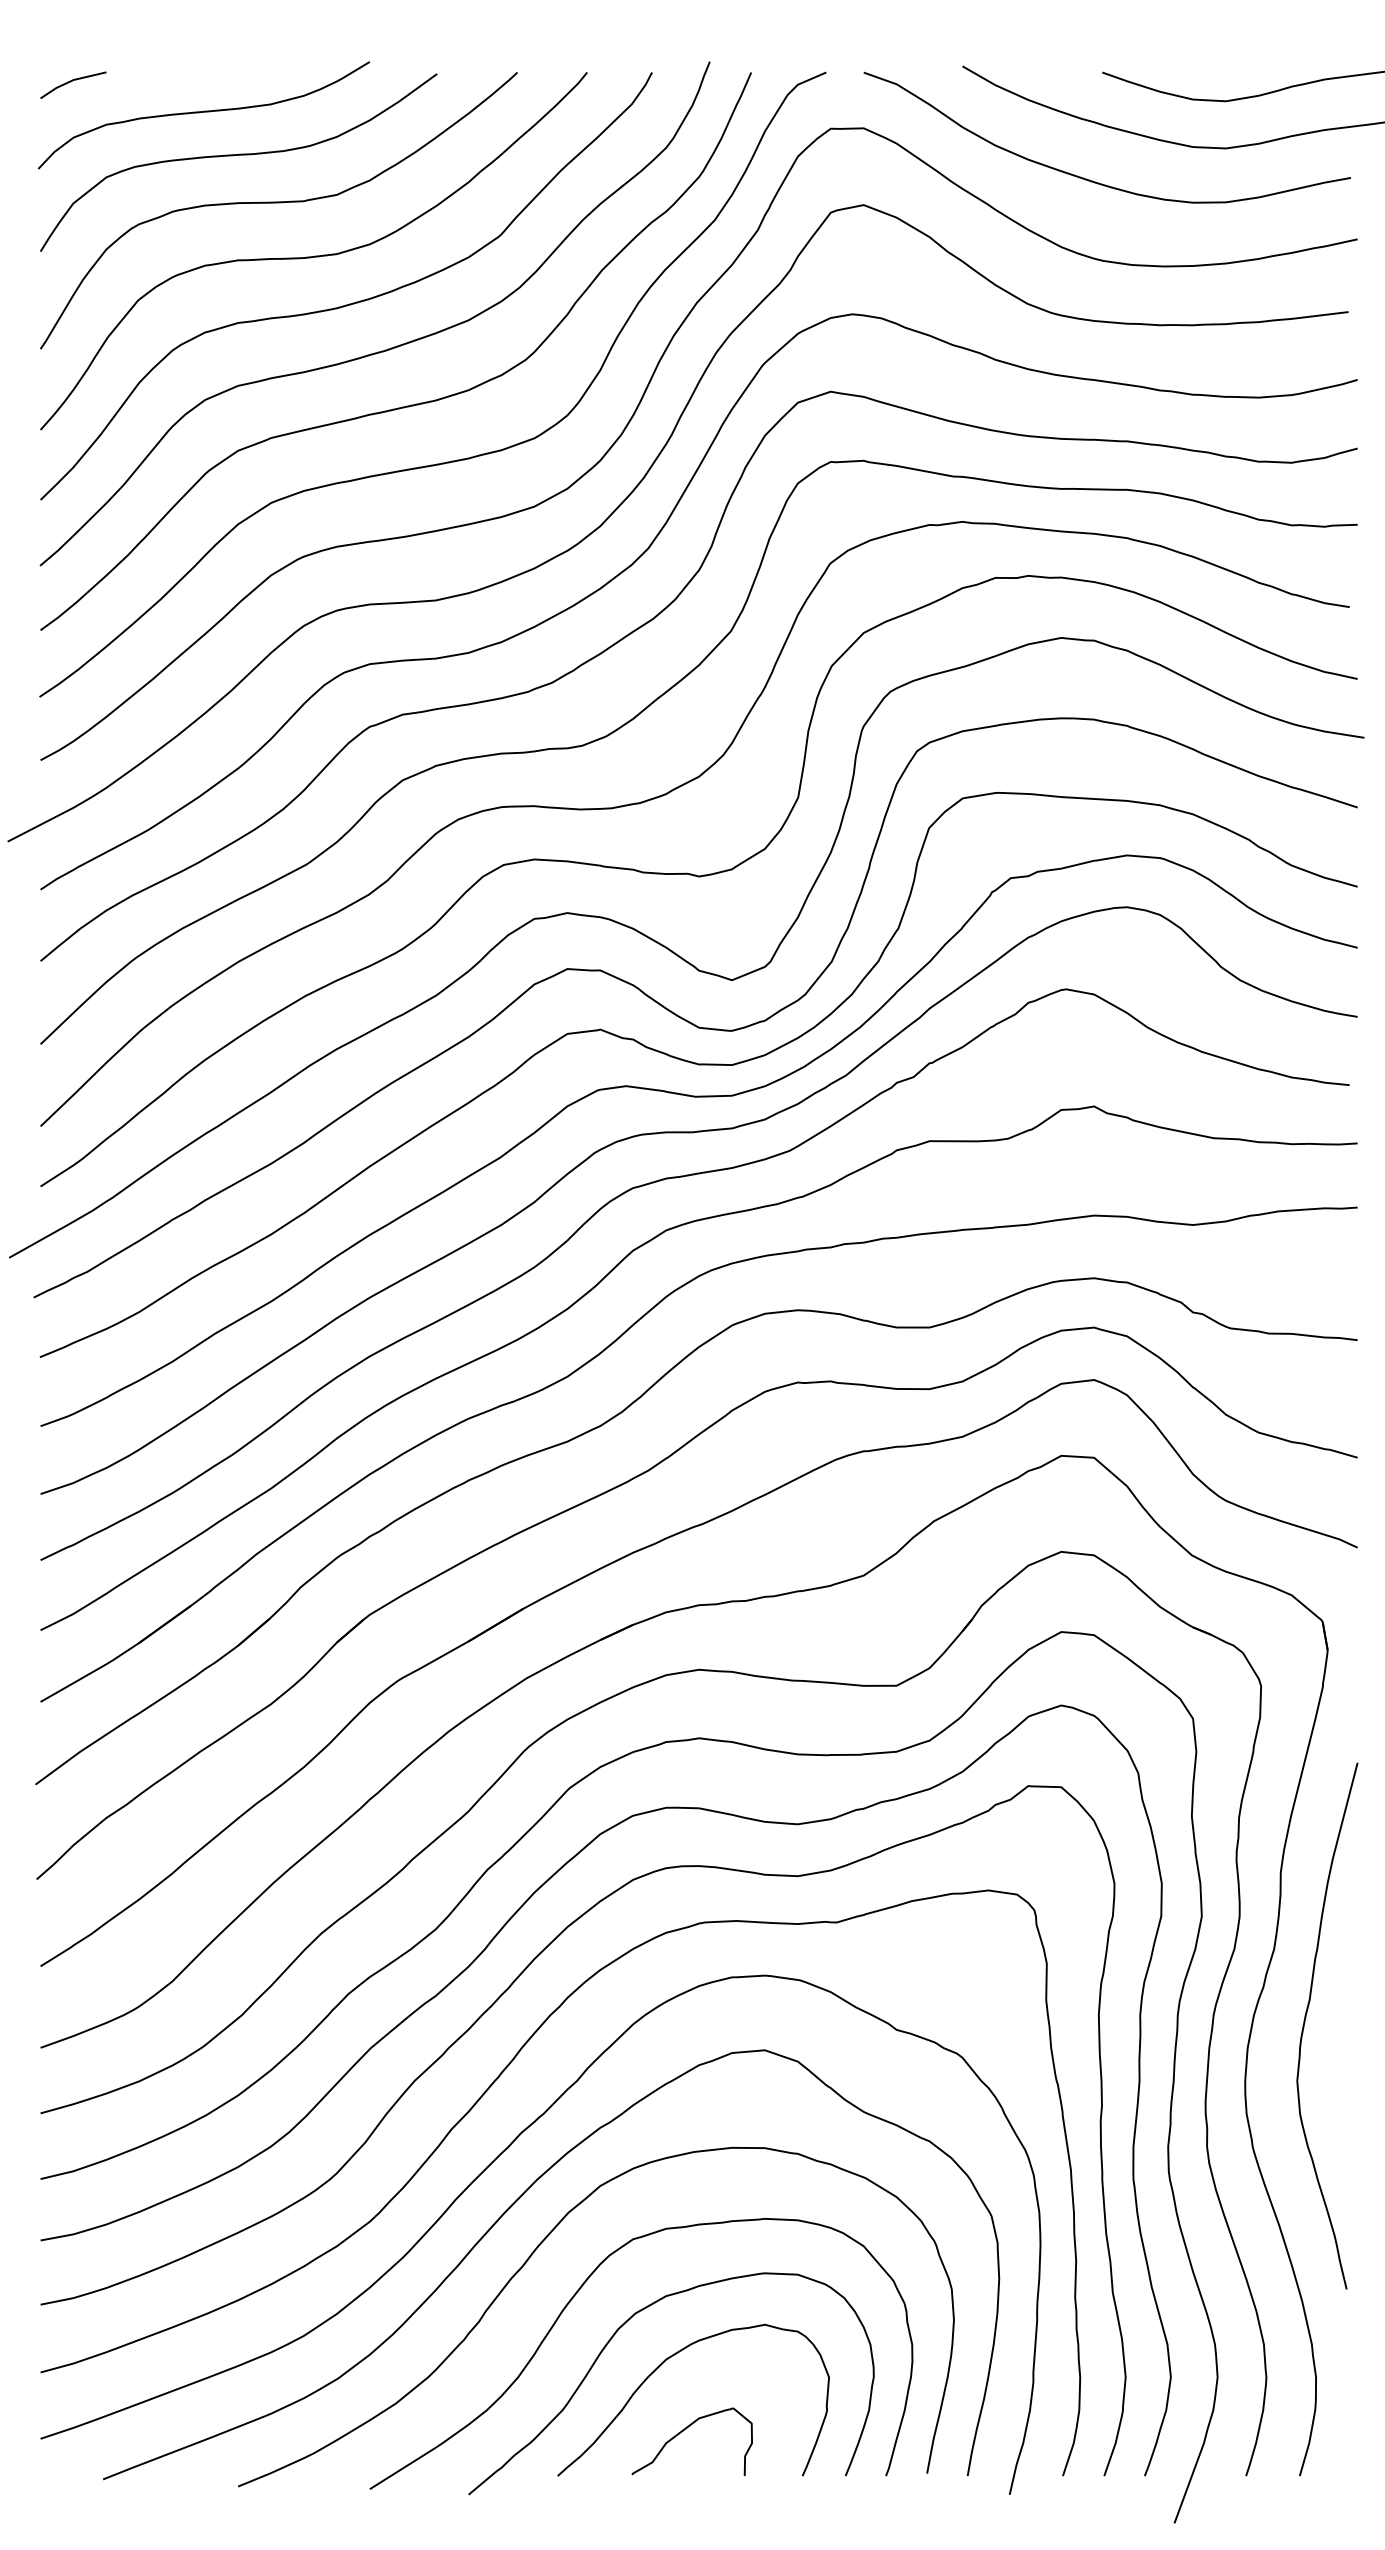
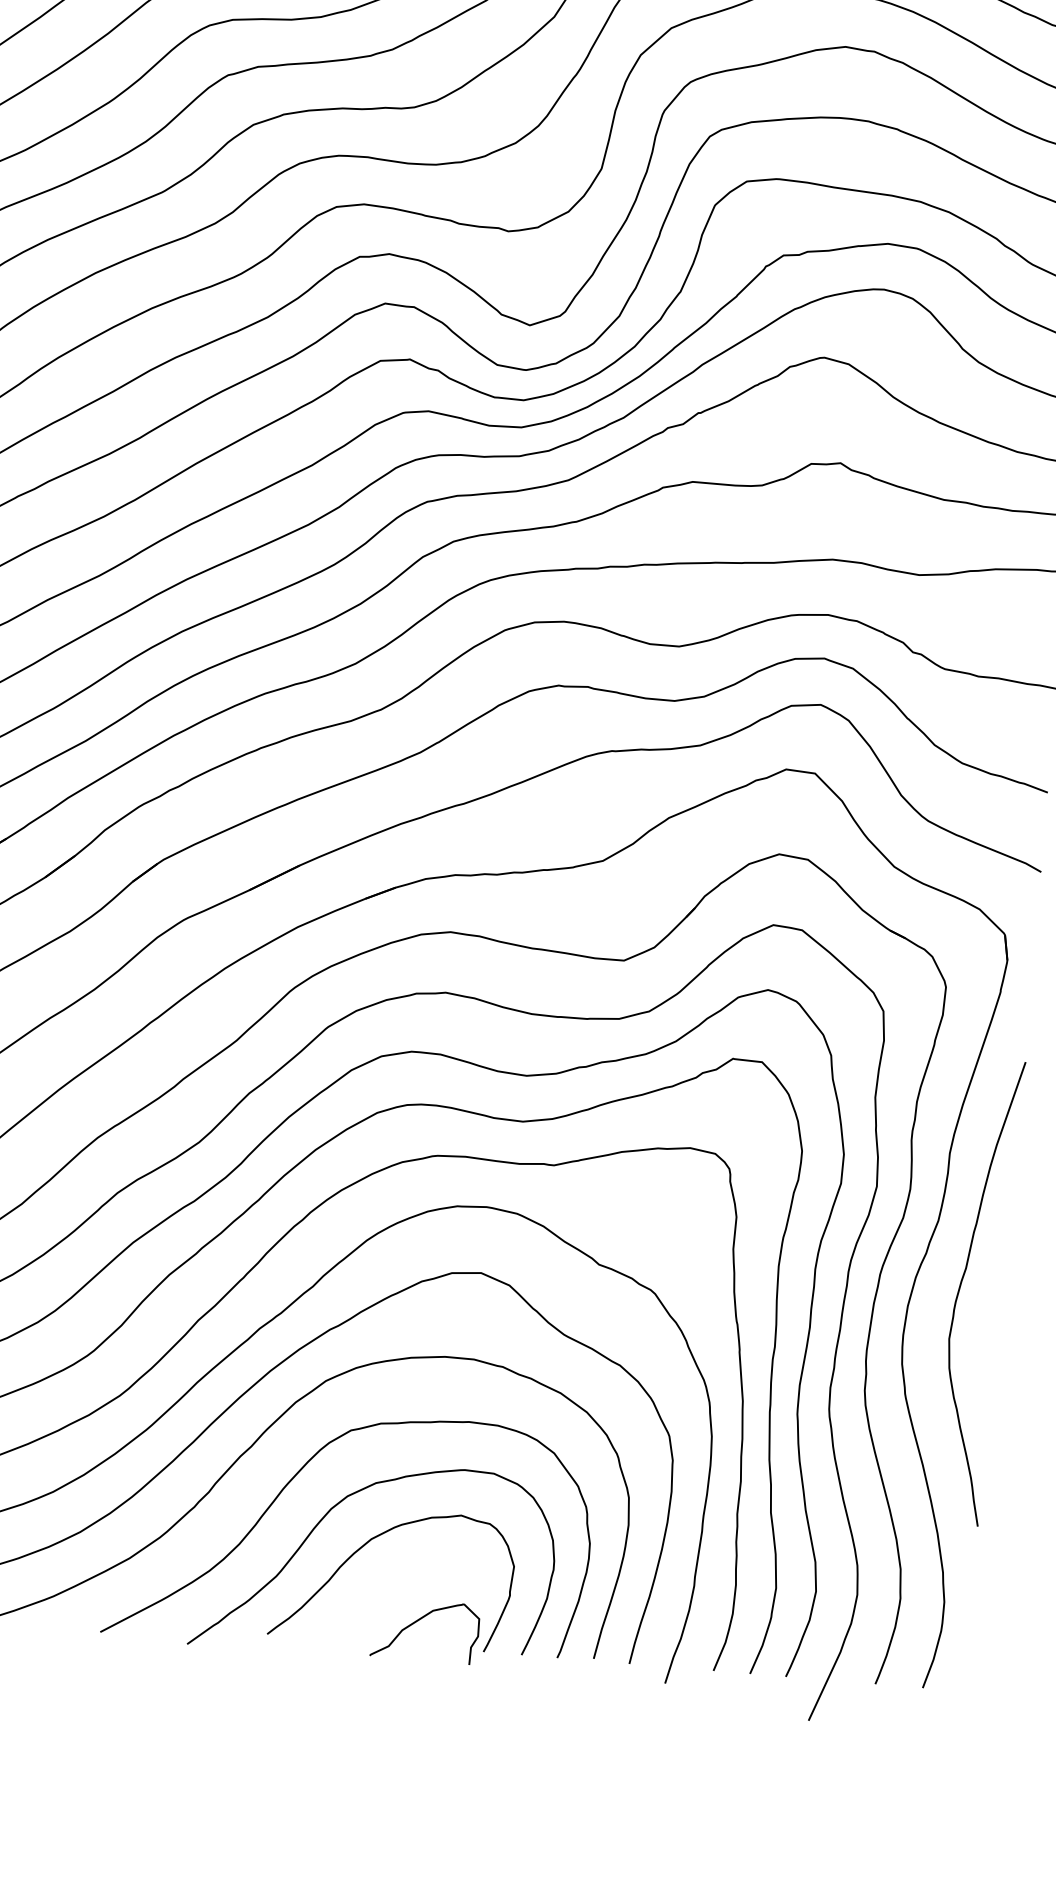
curve: (682, 2432) -> (417, 1622), moved

